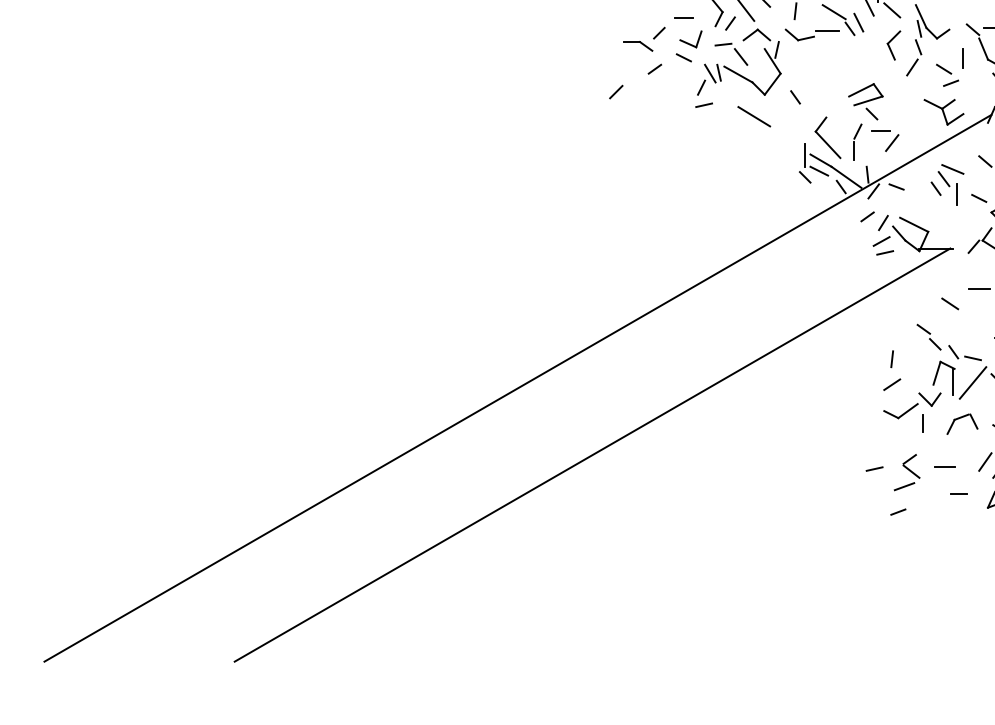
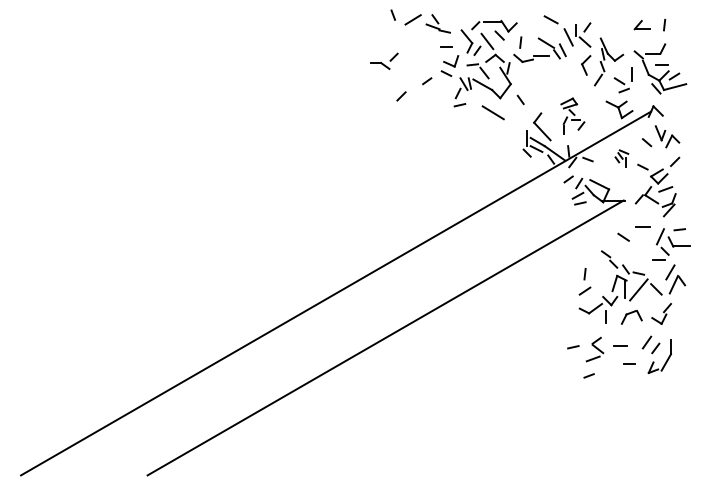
part: (644, 38) -> (384, 60), moved
part: (873, 120) -> (572, 115), size x0.7
part: (946, 185) -> (621, 158), size x0.6

